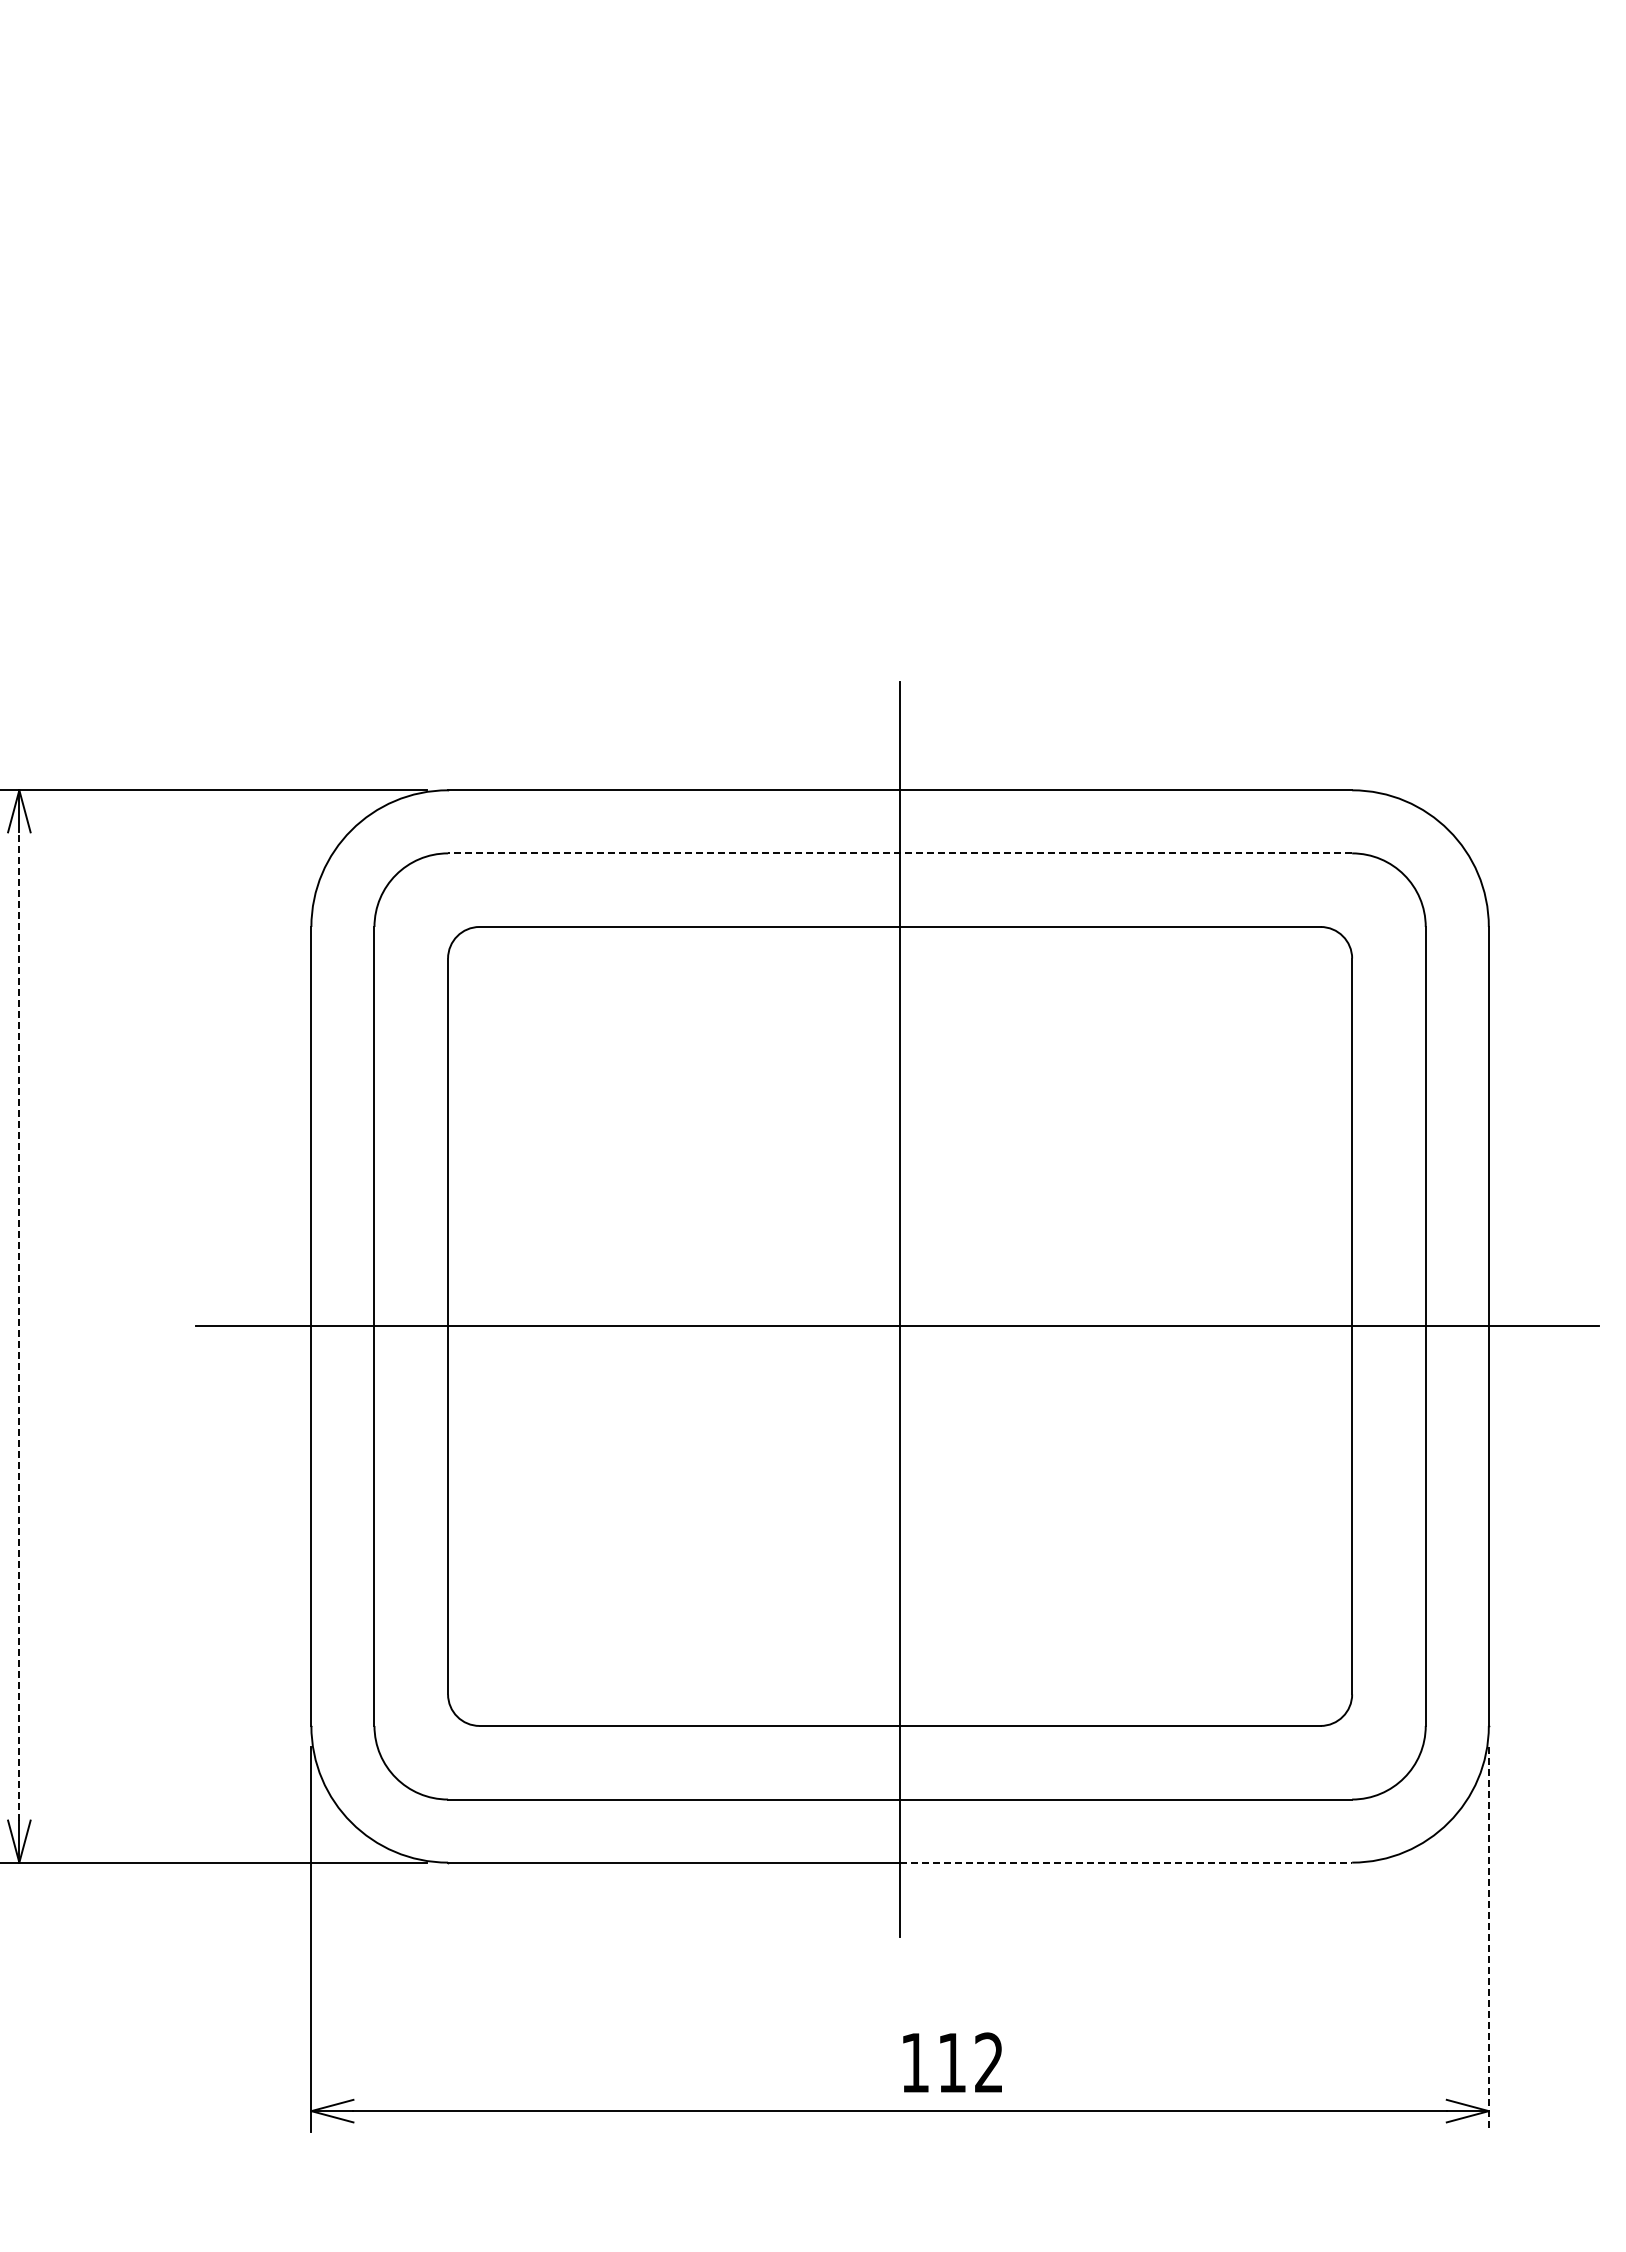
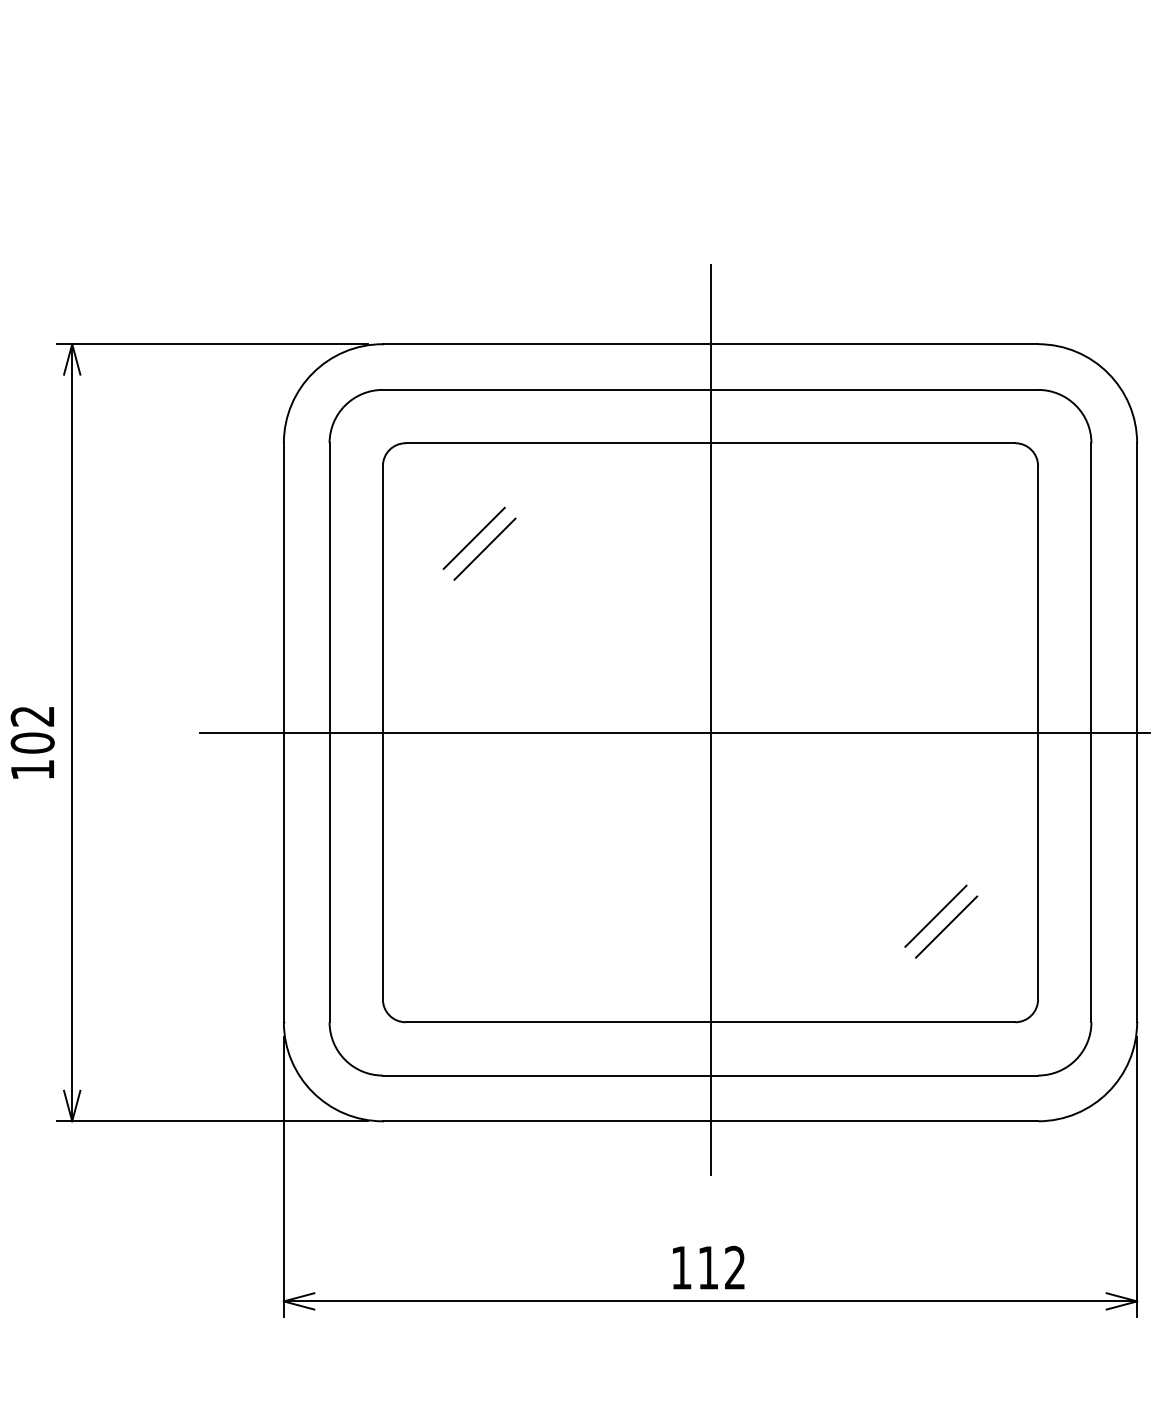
line: (899, 853) -> (710, 389), dashed -> solid
line: (573, 1058) -> (473, 538), added
line: (588, 1073) -> (484, 549), added
line: (19, 1325) -> (72, 732), dashed -> solid
line: (1211, 1579) -> (936, 916), added
line: (1225, 1594) -> (946, 926), added
line: (1126, 1862) -> (874, 1121), dashed -> solid
line: (1488, 1939) -> (1136, 1177), dashed -> solid
text: (952, 2062) -> (708, 1267), moved

